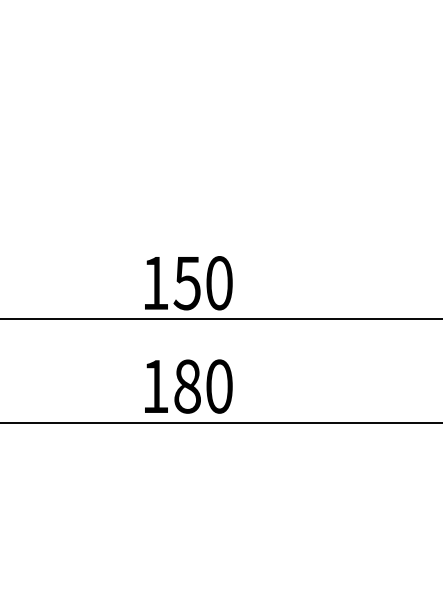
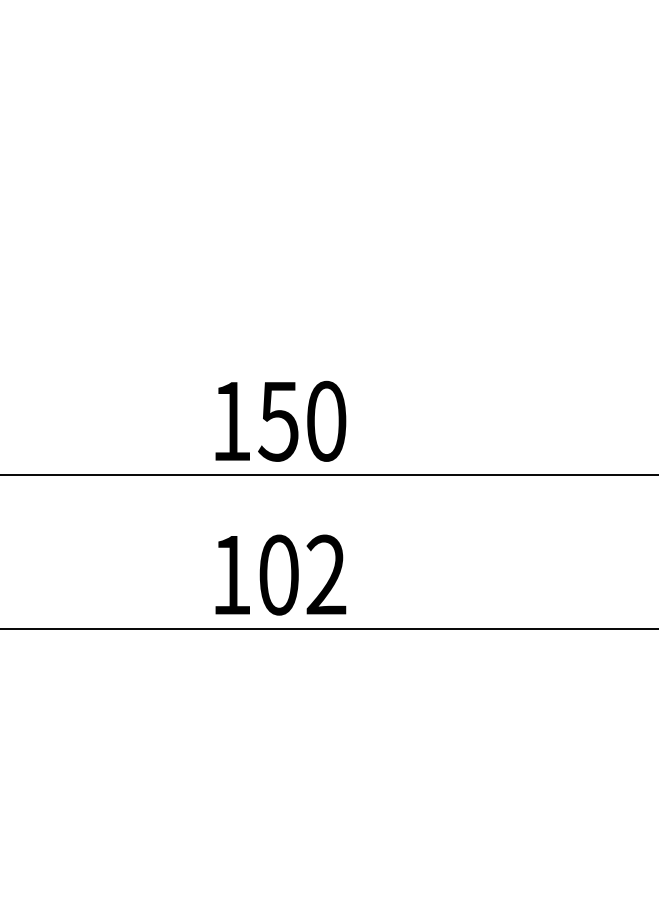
text: (203, 386) -> (302, 574), 180 -> 102

